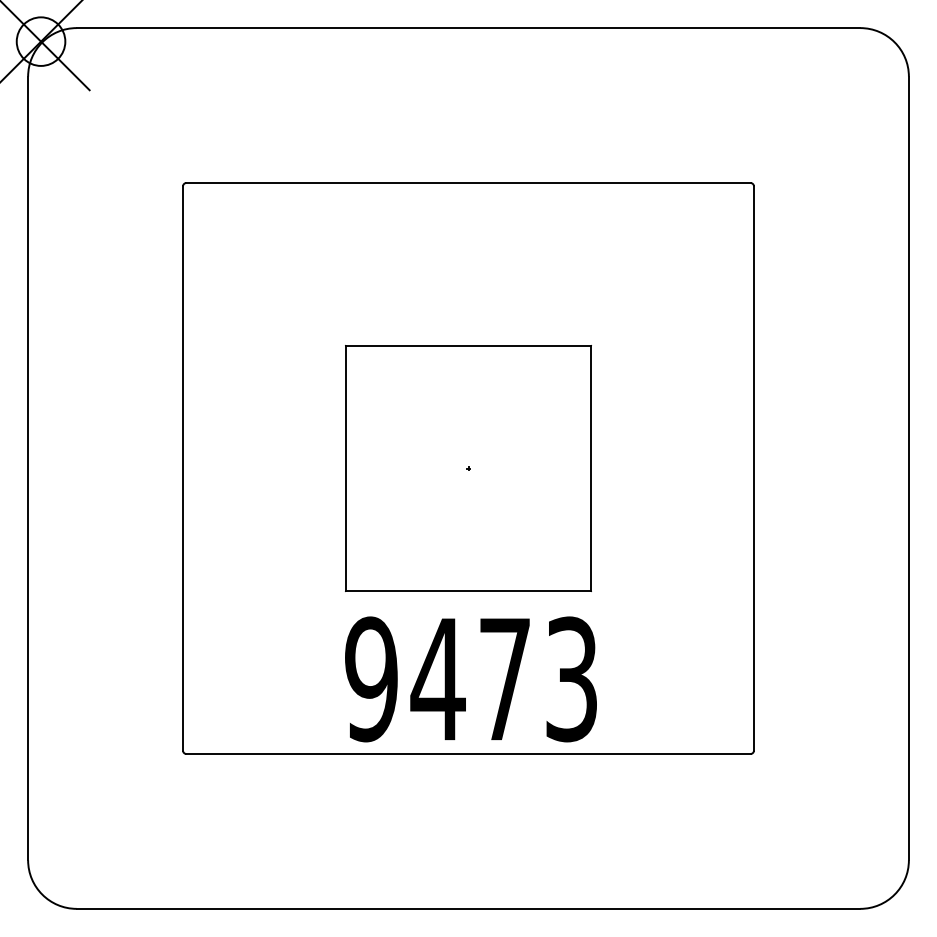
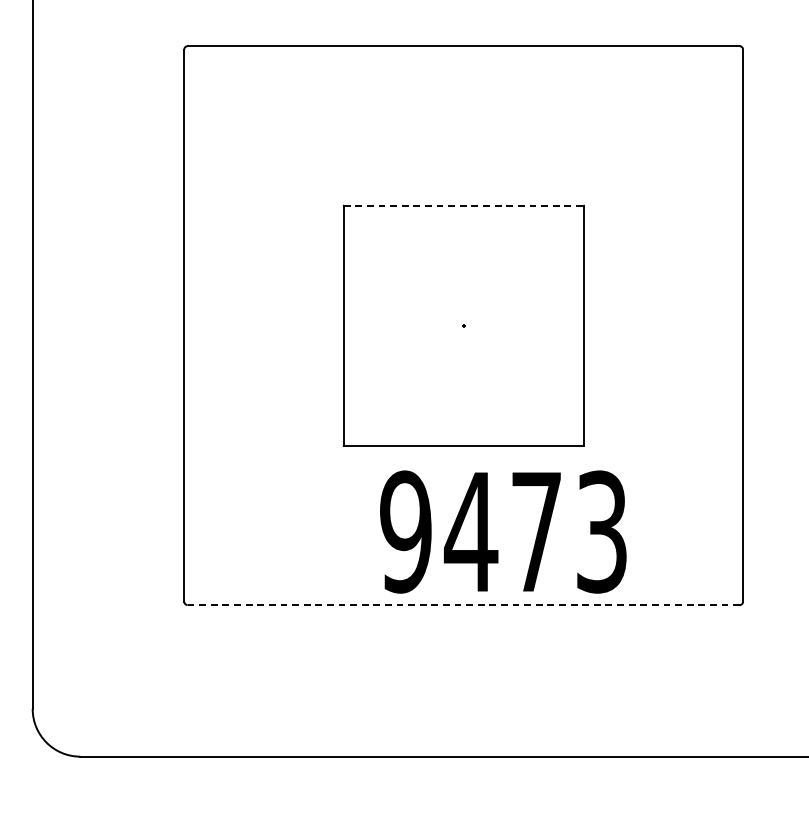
line: (468, 345) -> (463, 205), solid -> dashed
text: (470, 679) -> (502, 532), moved
line: (468, 754) -> (463, 605), solid -> dashed

